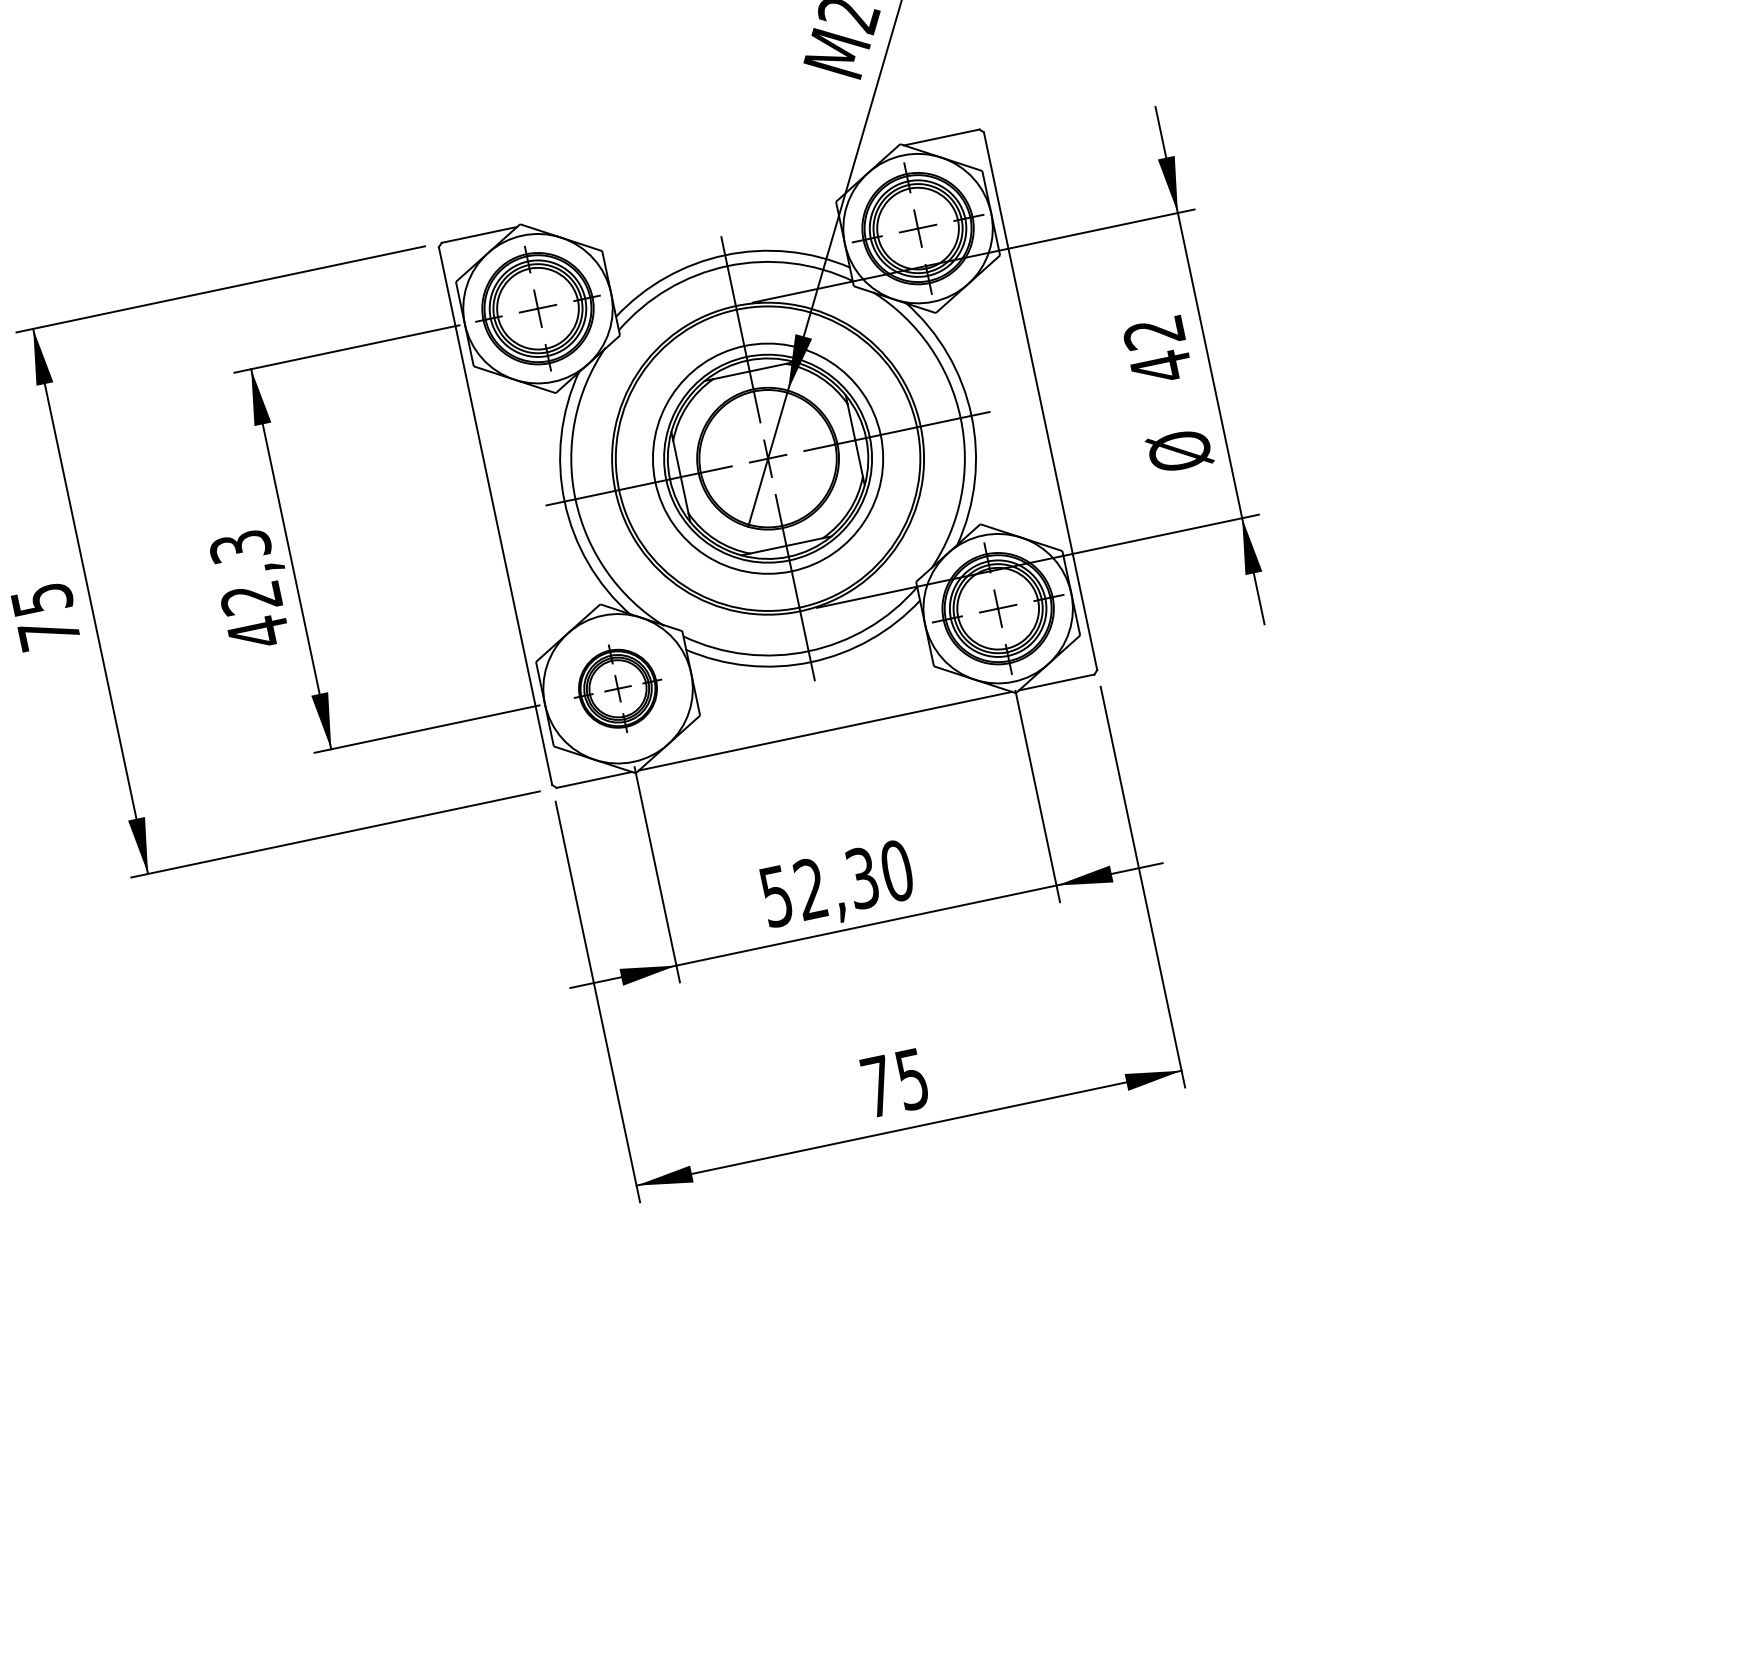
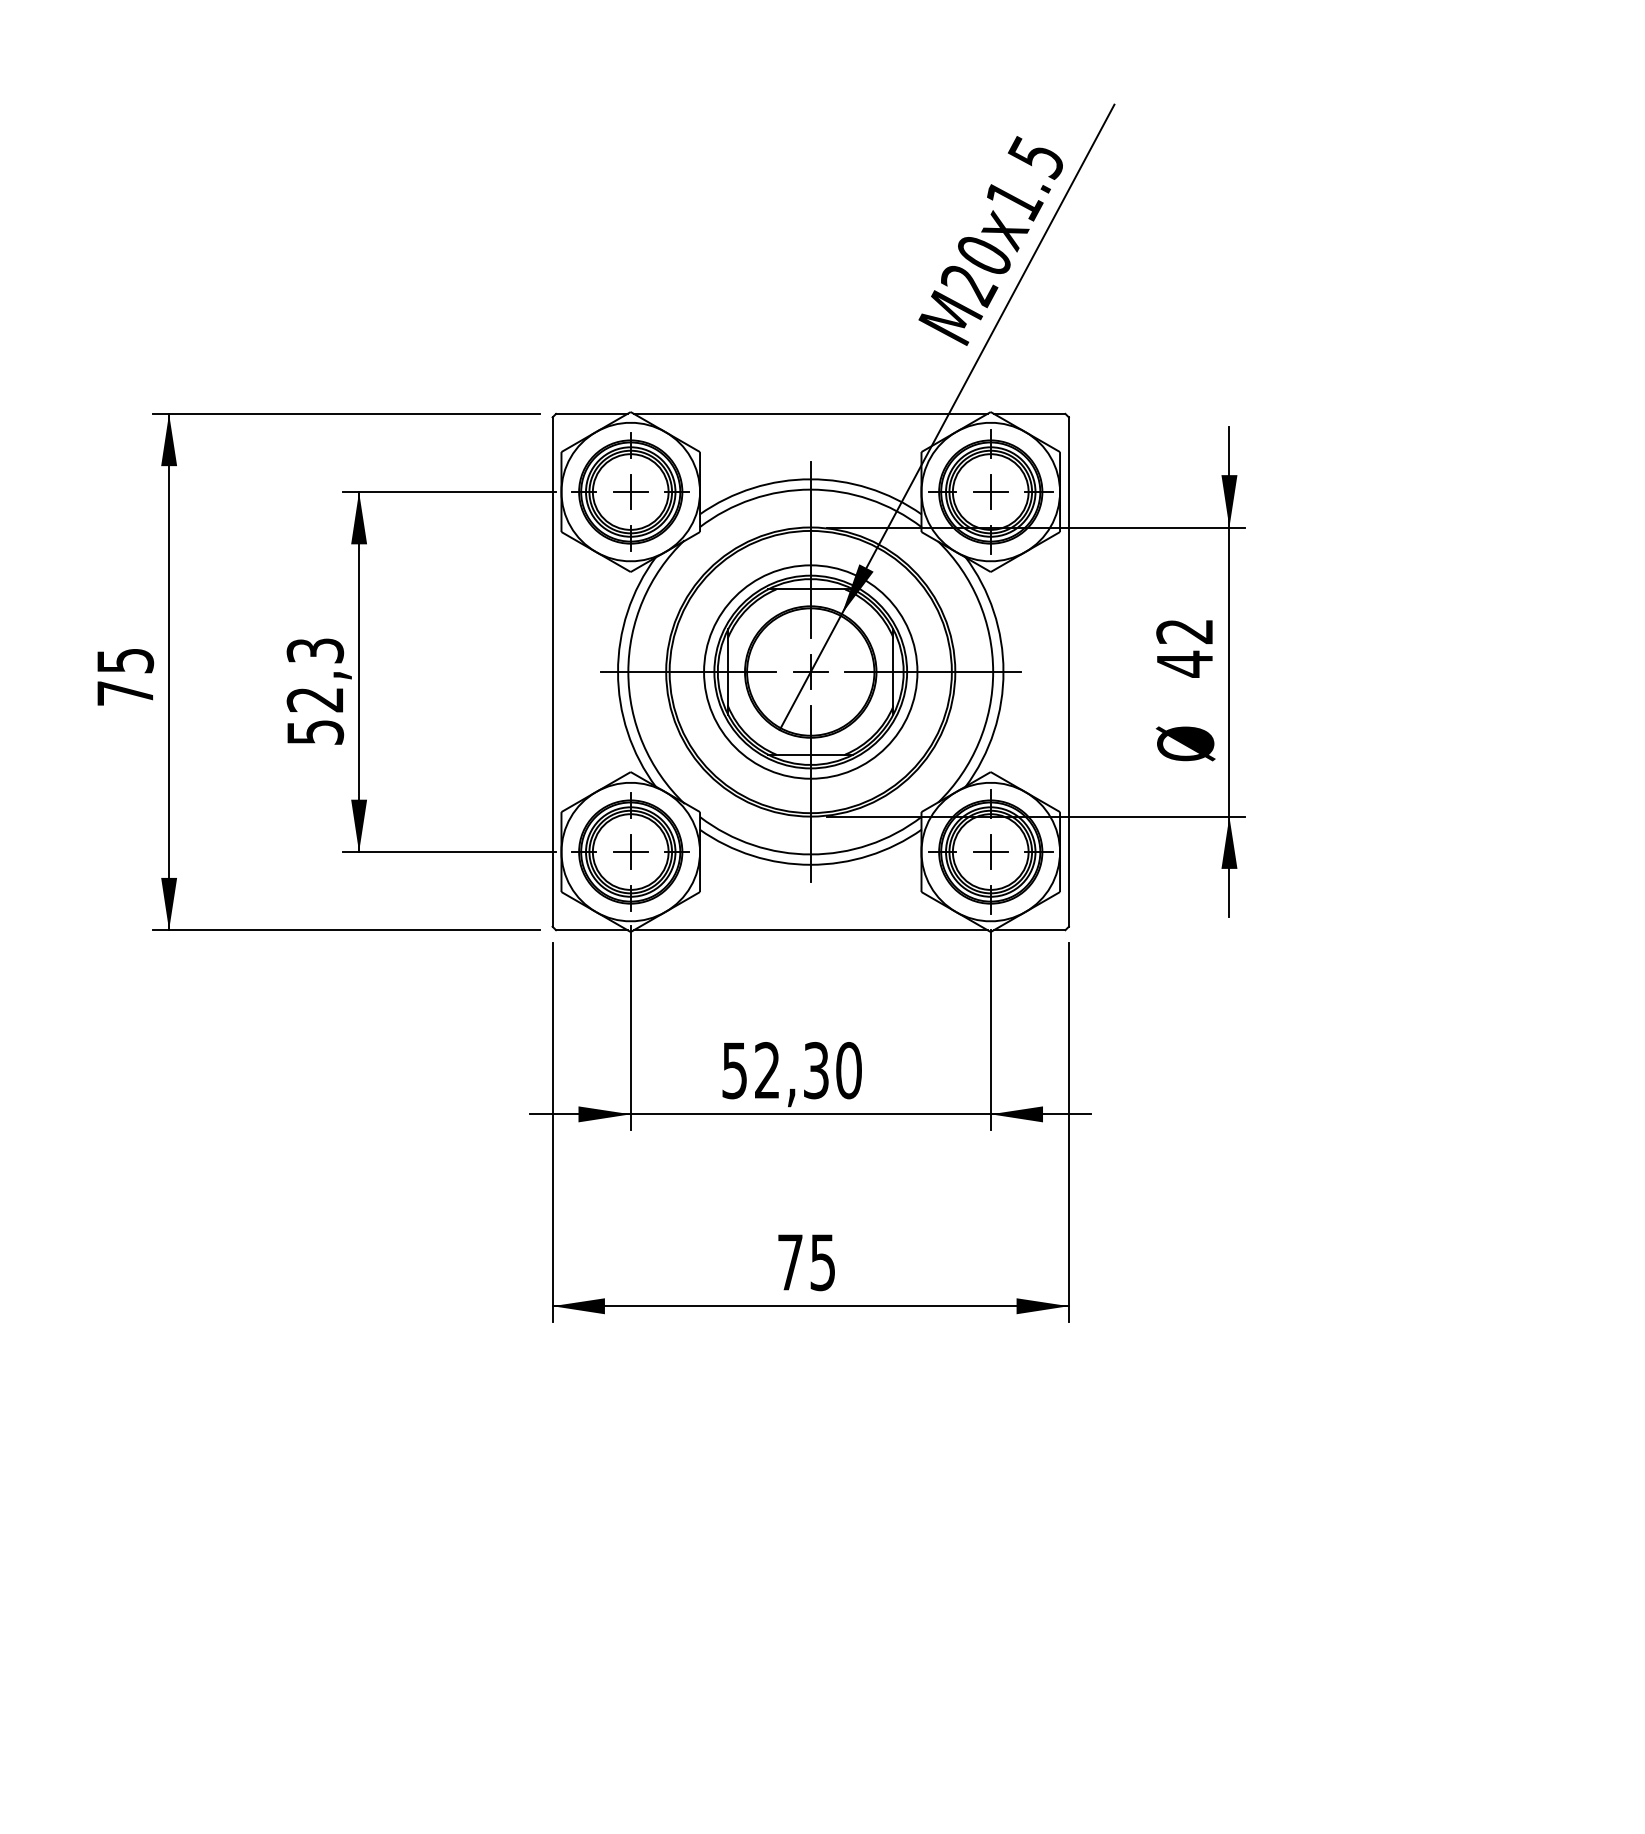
line: (710, 185) -> (810, 413), added
text: (258, 632) -> (315, 732), 42,3 -> 52,3
part: (617, 688) -> (630, 851), size x1.43

